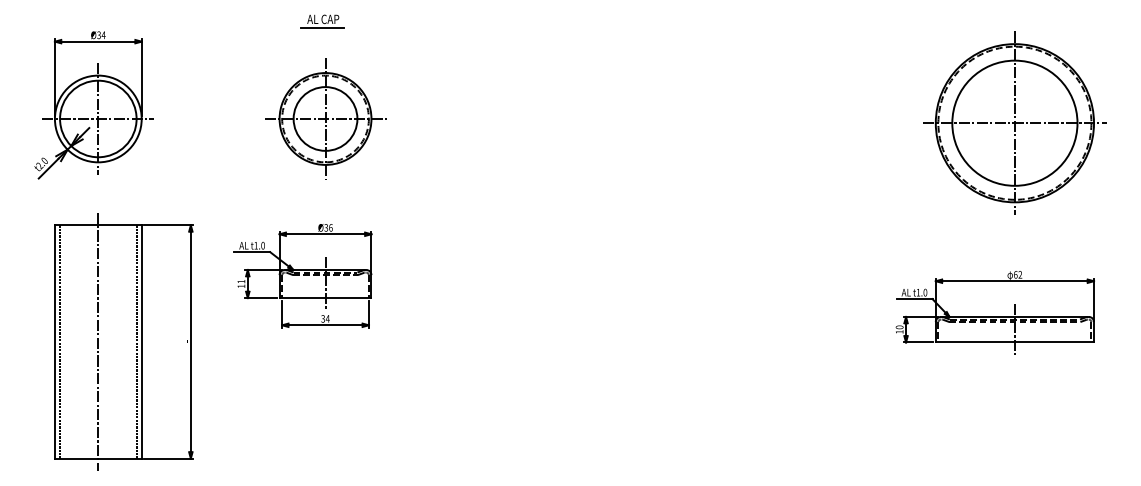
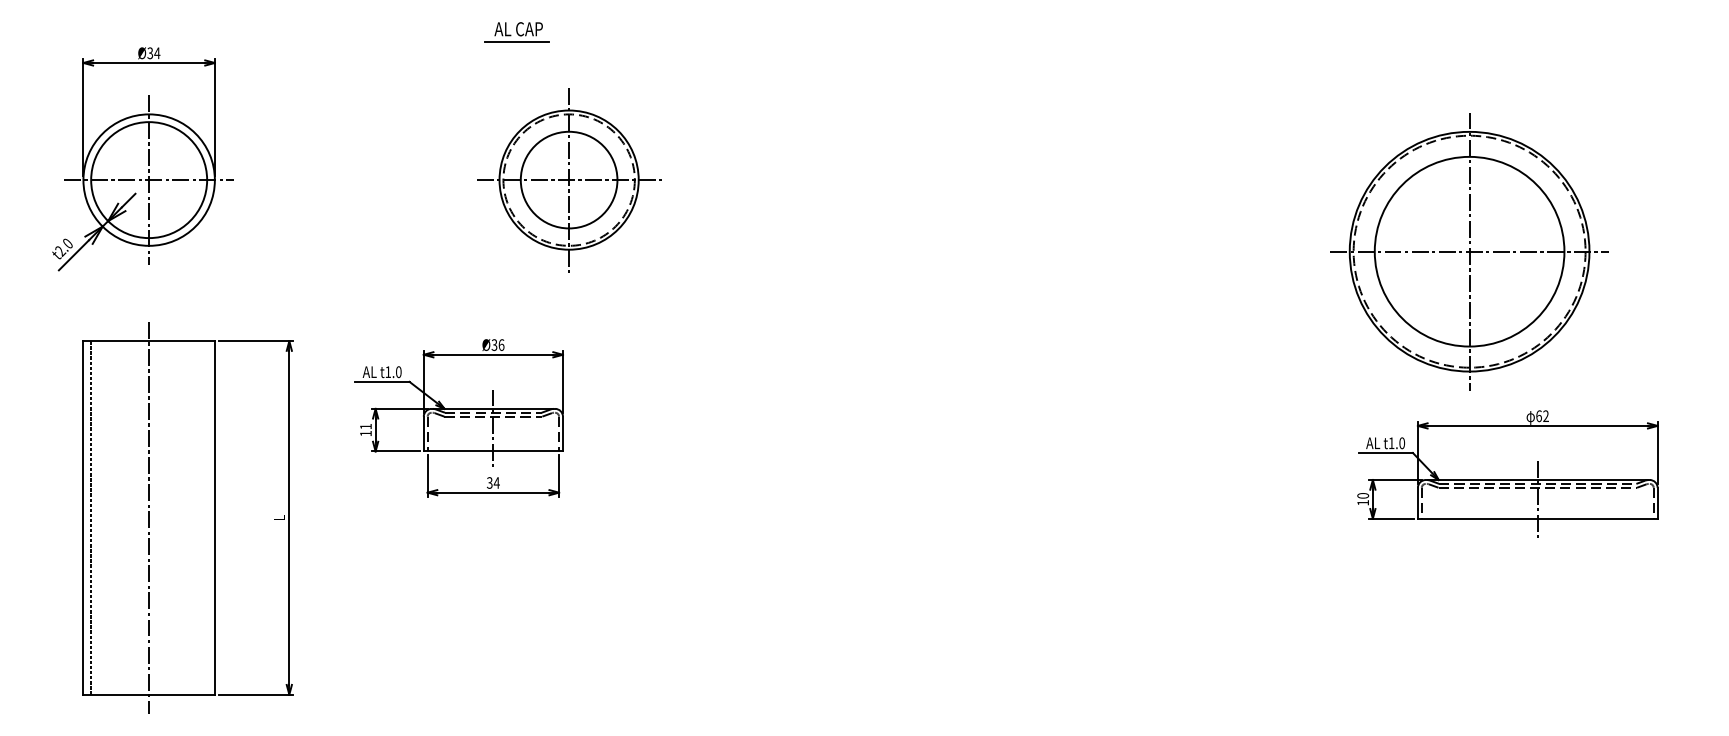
part: (322, 21) -> (517, 32), moved
part: (325, 118) -> (569, 179), moved
part: (1014, 122) -> (1468, 250), moved
line: (136, 341) -> (206, 517), removed

